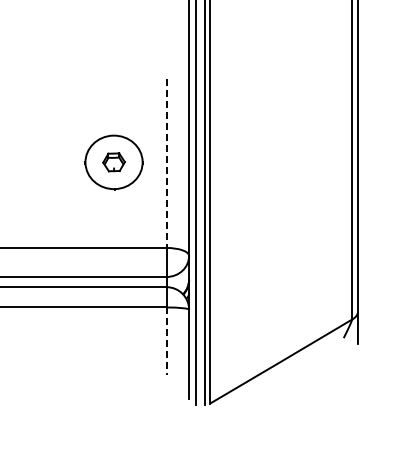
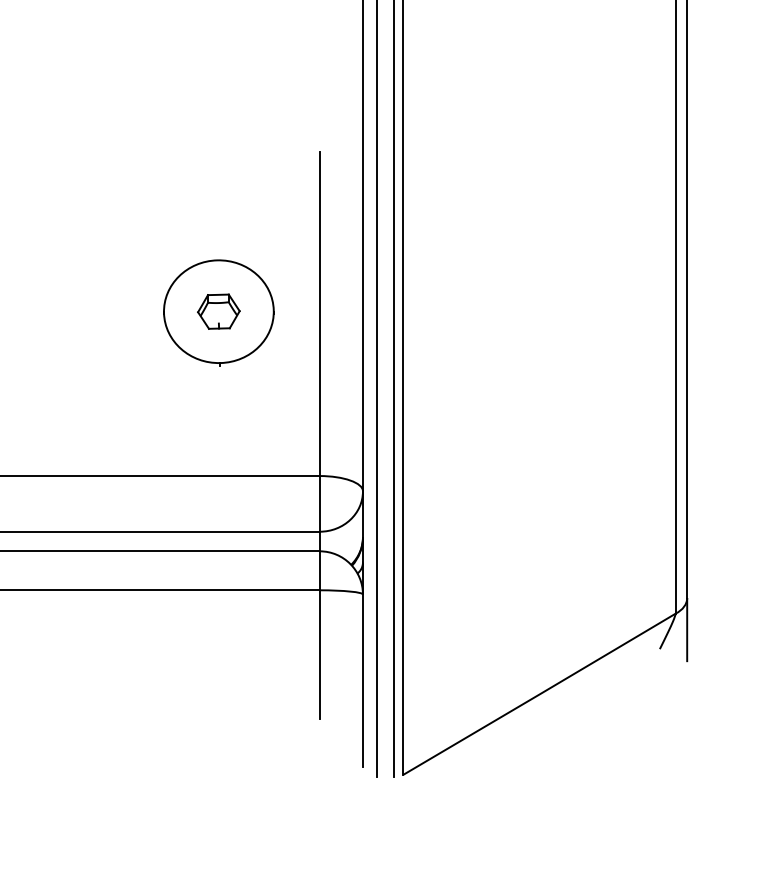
line: (166, 164) -> (319, 315), dashed -> solid
line: (166, 341) -> (319, 655), dashed -> solid

